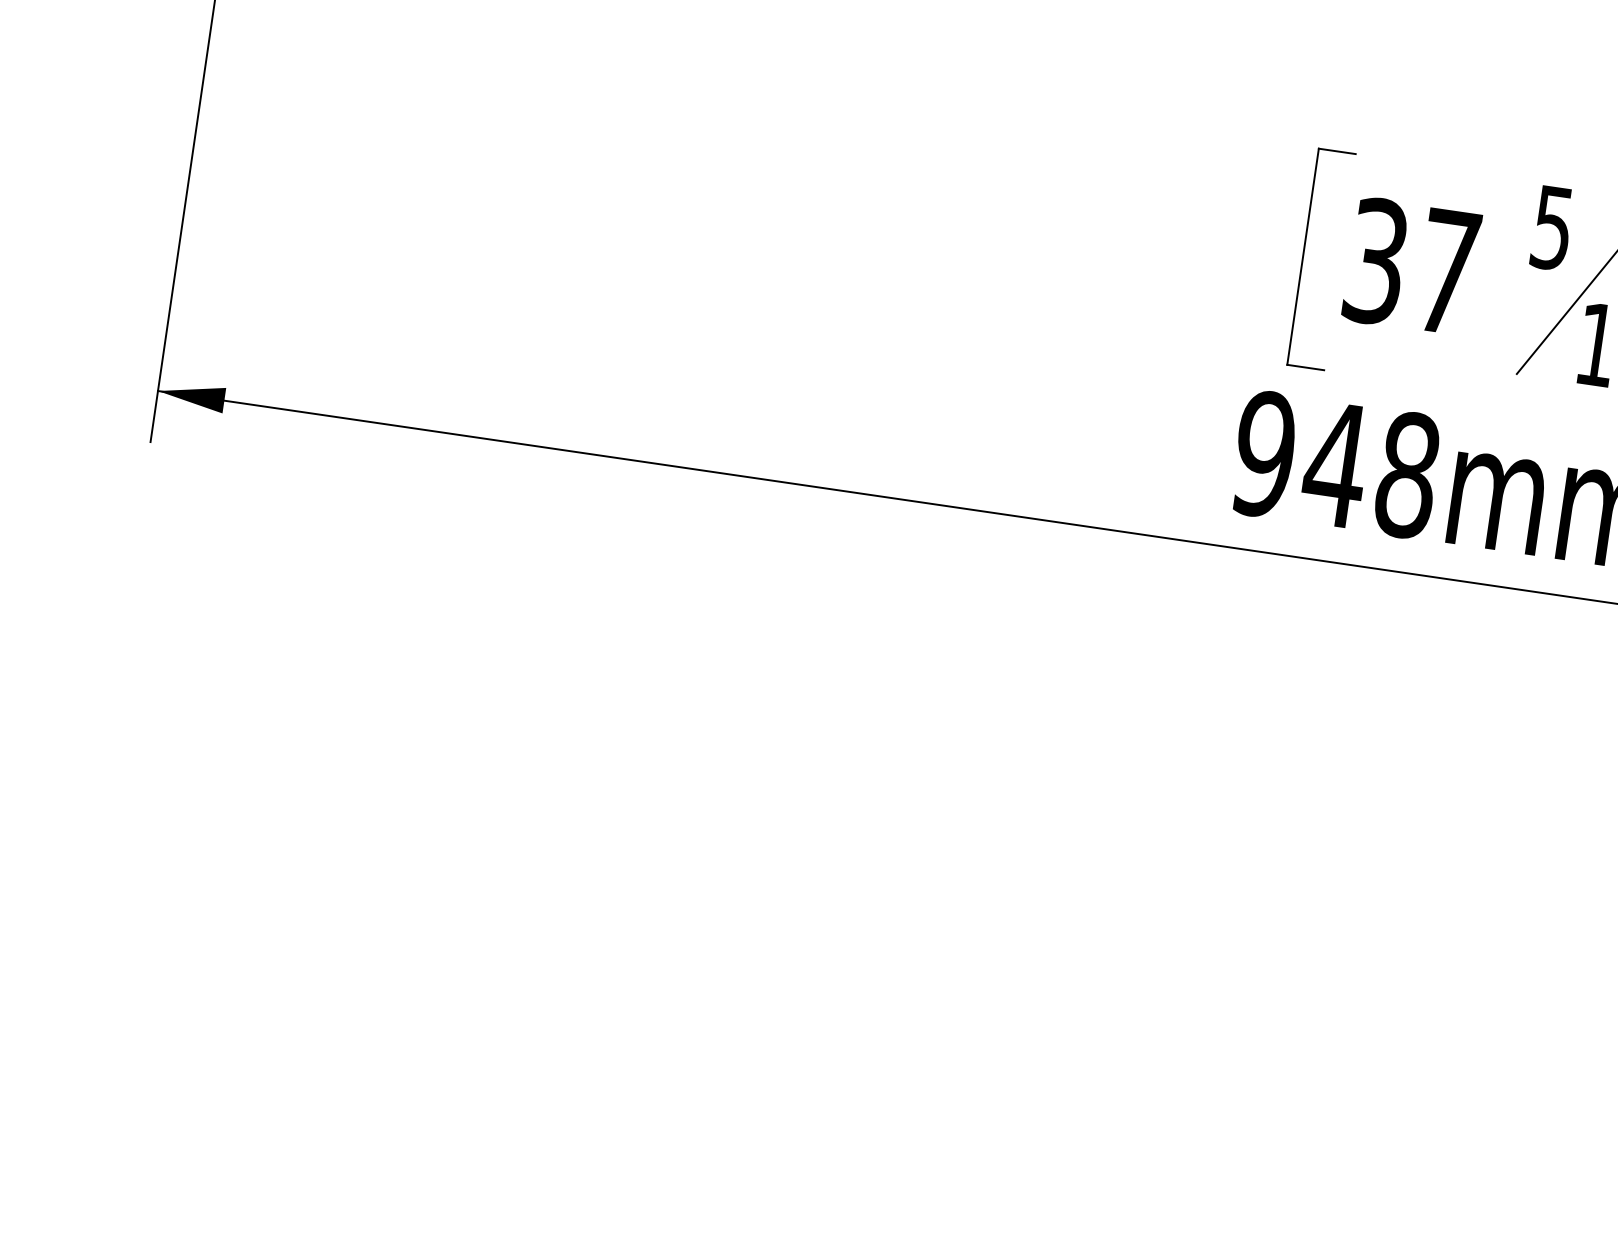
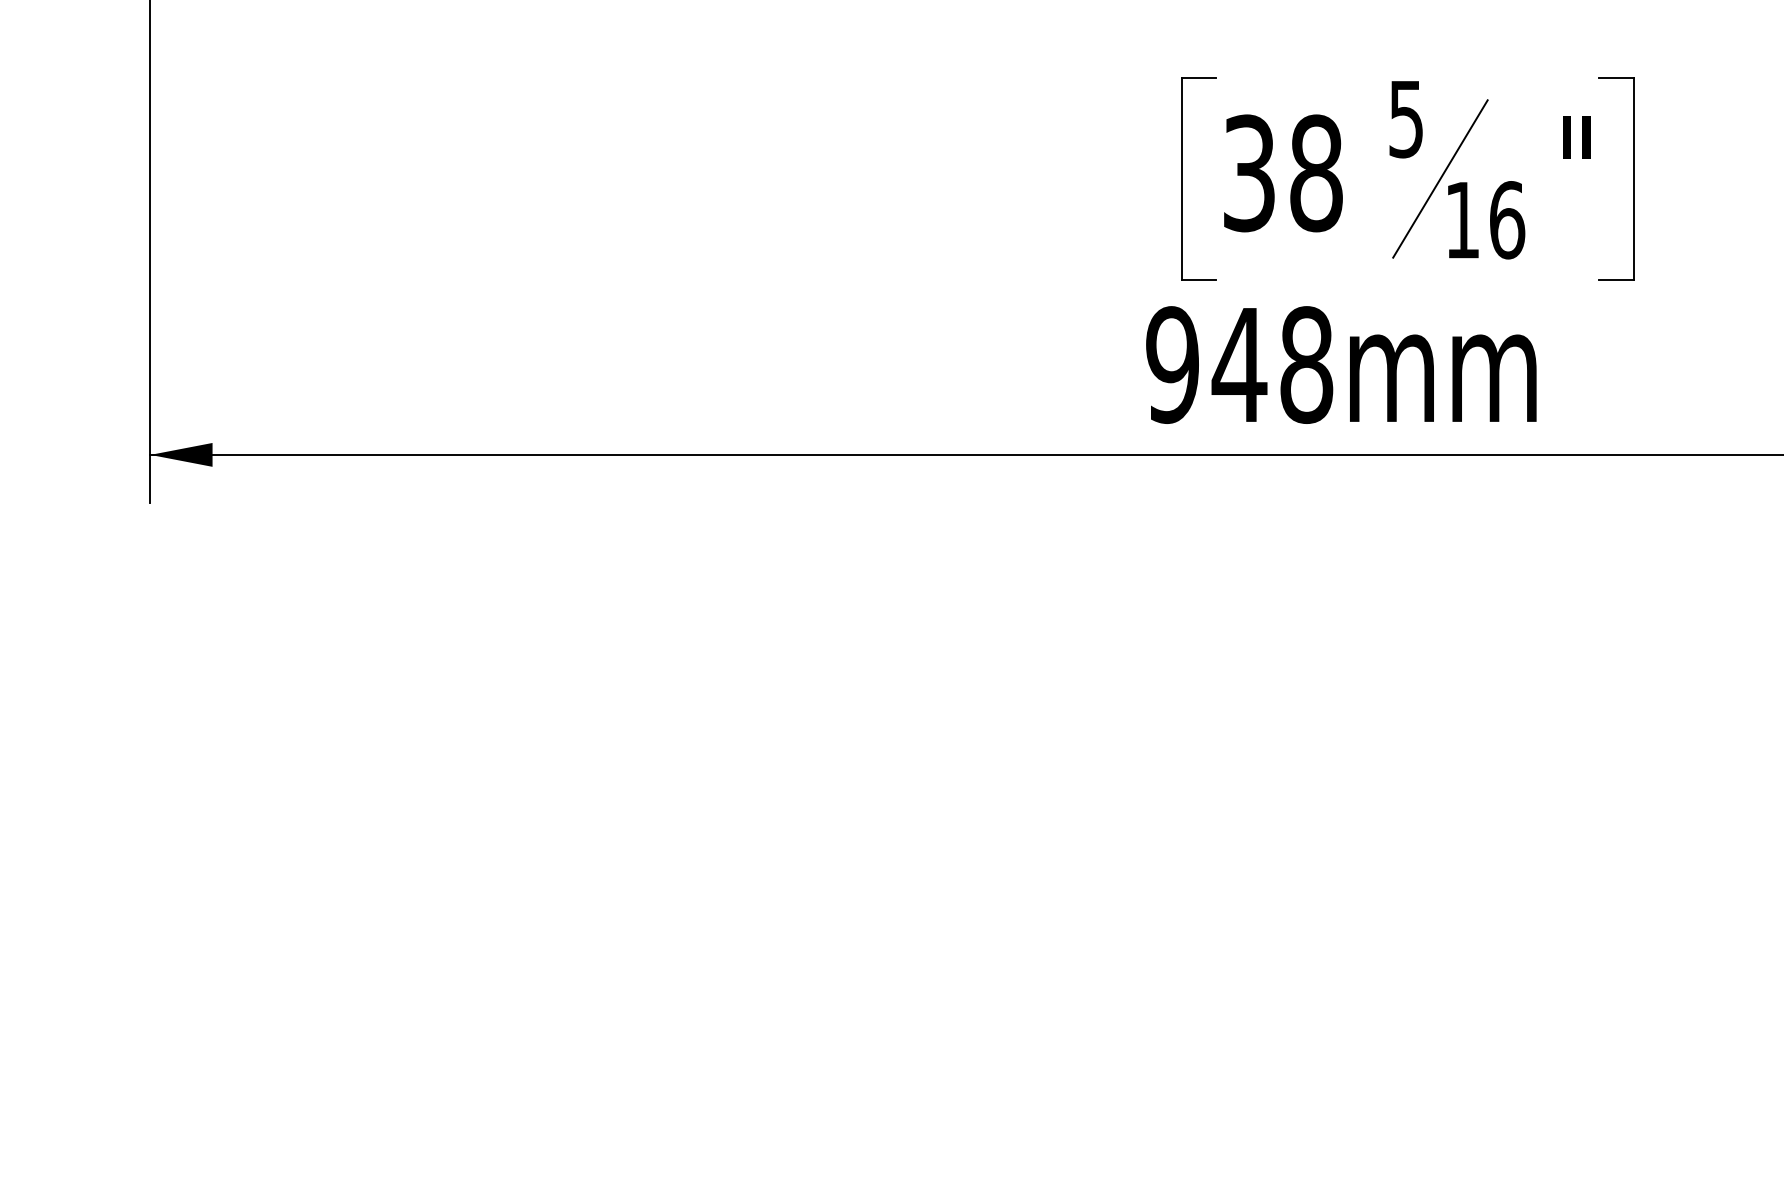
text: (1448, 272) -> (1316, 173), 37 -> 38

